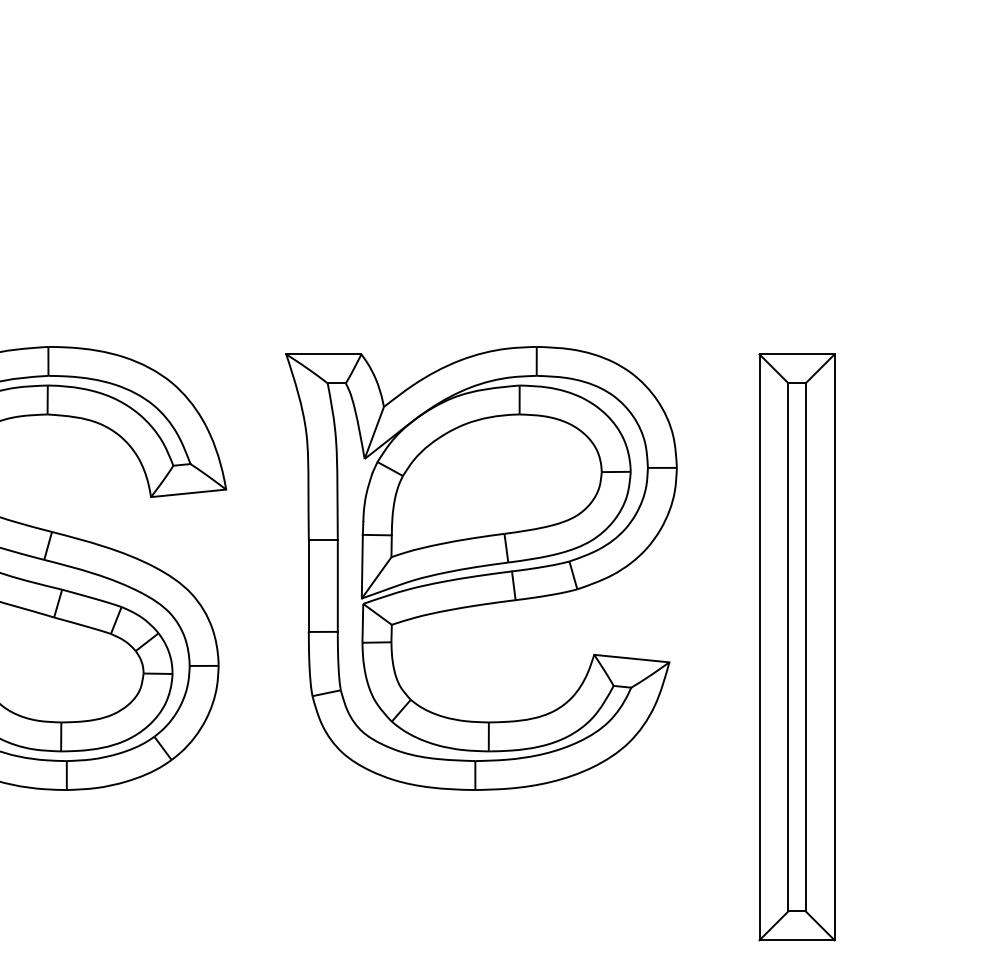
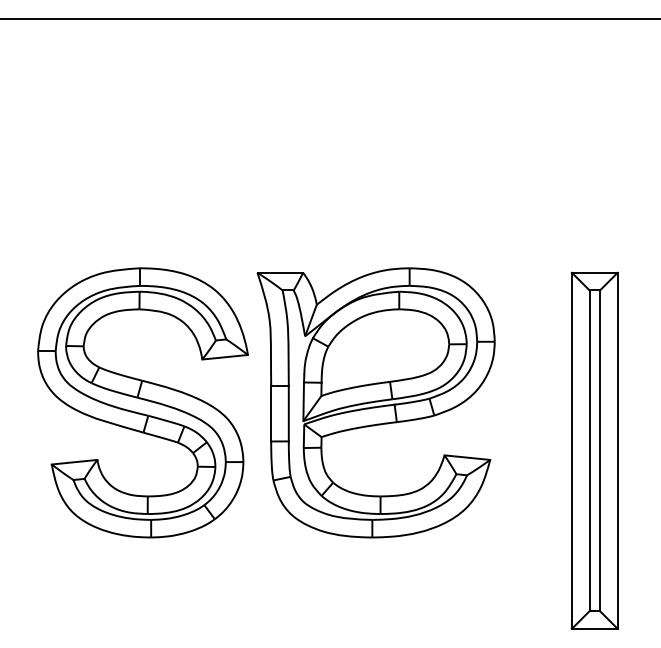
part: (480, 567) -> (375, 402), moved

